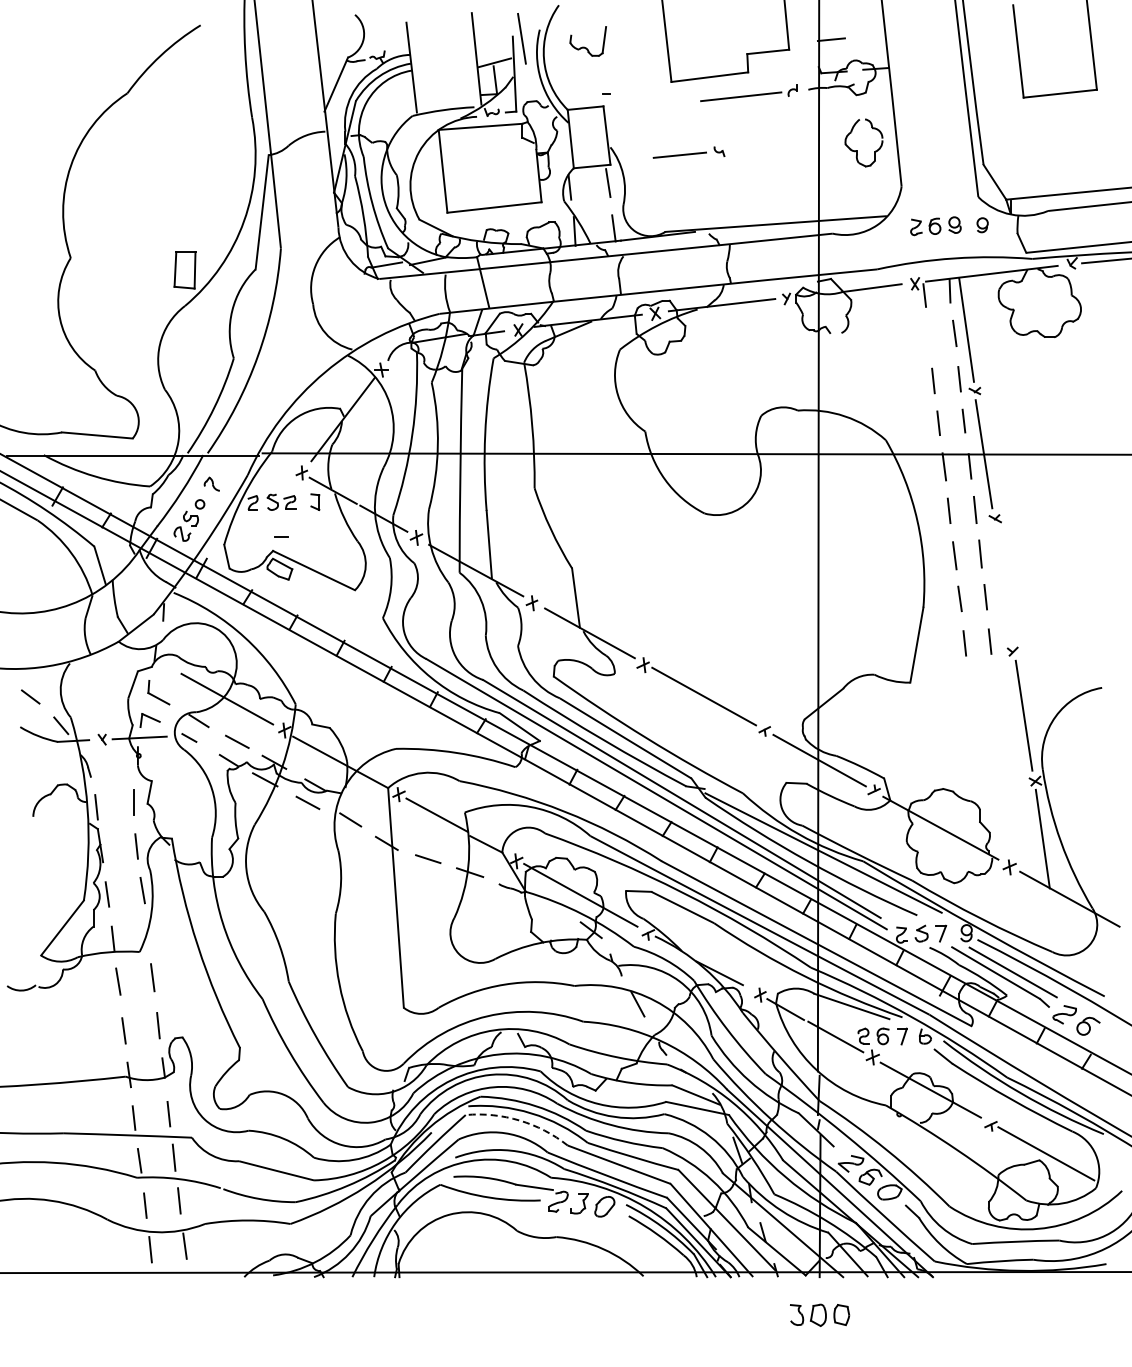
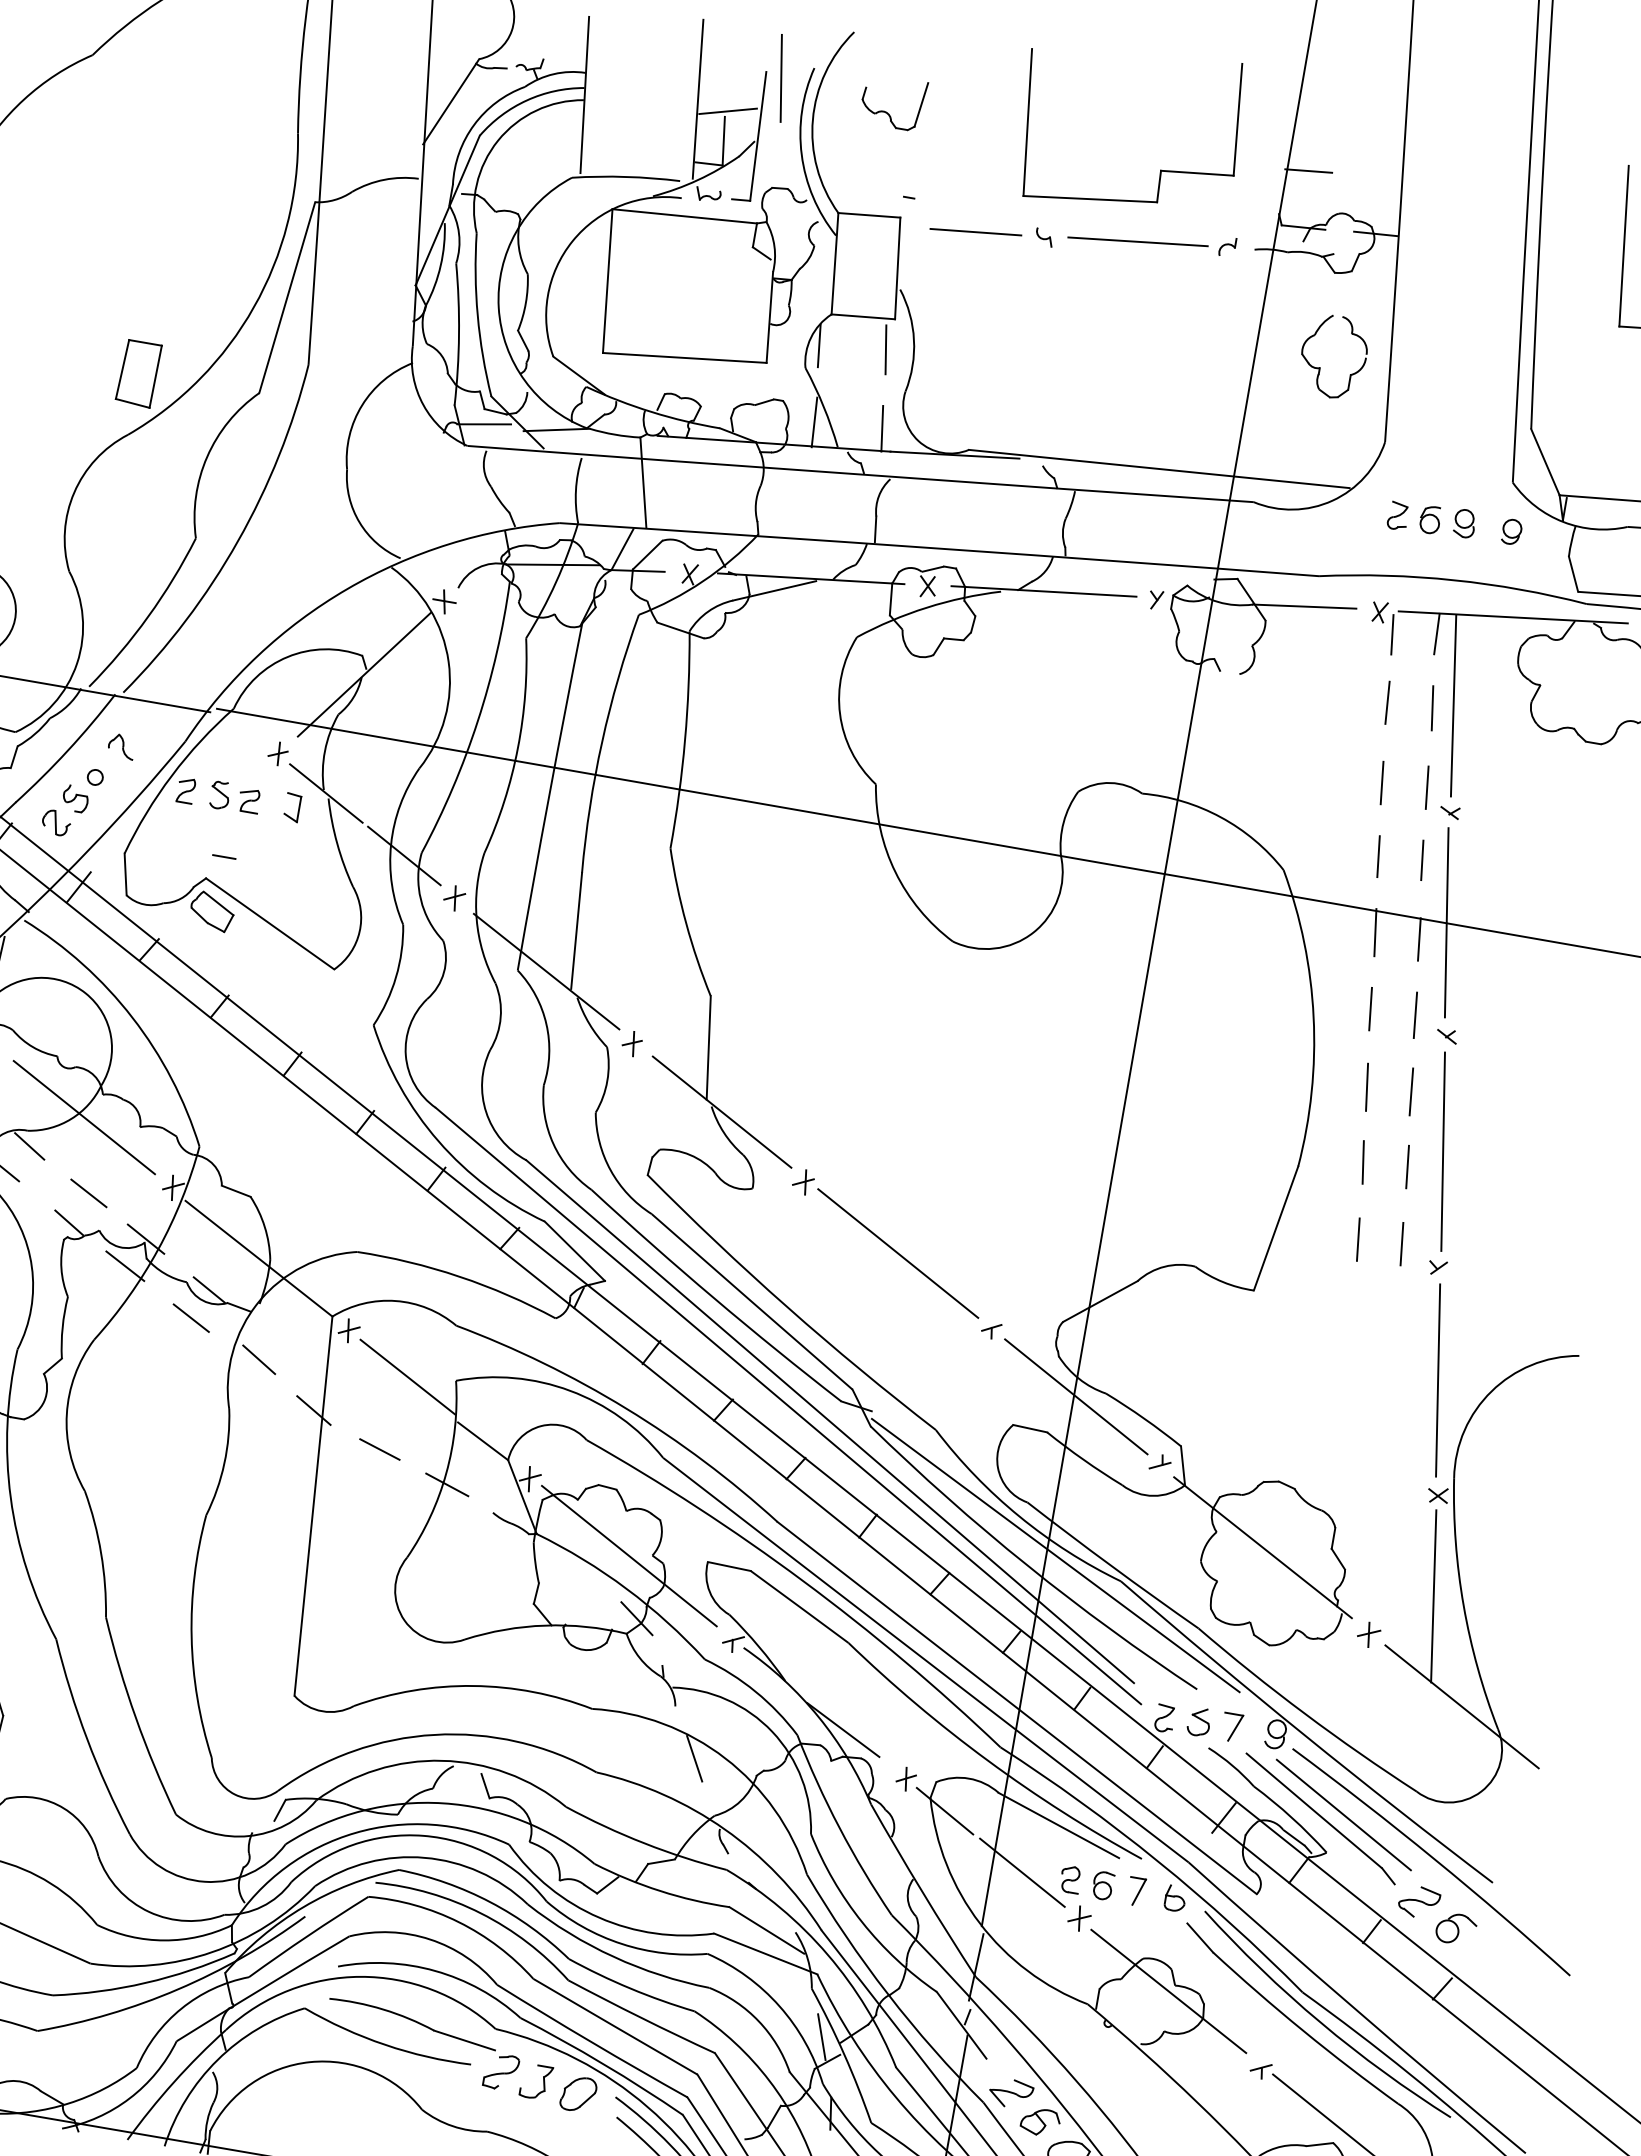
part: (688, 152) -> (991, 230), moved
line: (928, 334) -> (1387, 702), added
line: (1004, 584) -> (1443, 1150), added
arc: (519, 1120) -> (458, 1922), dashed -> solid

